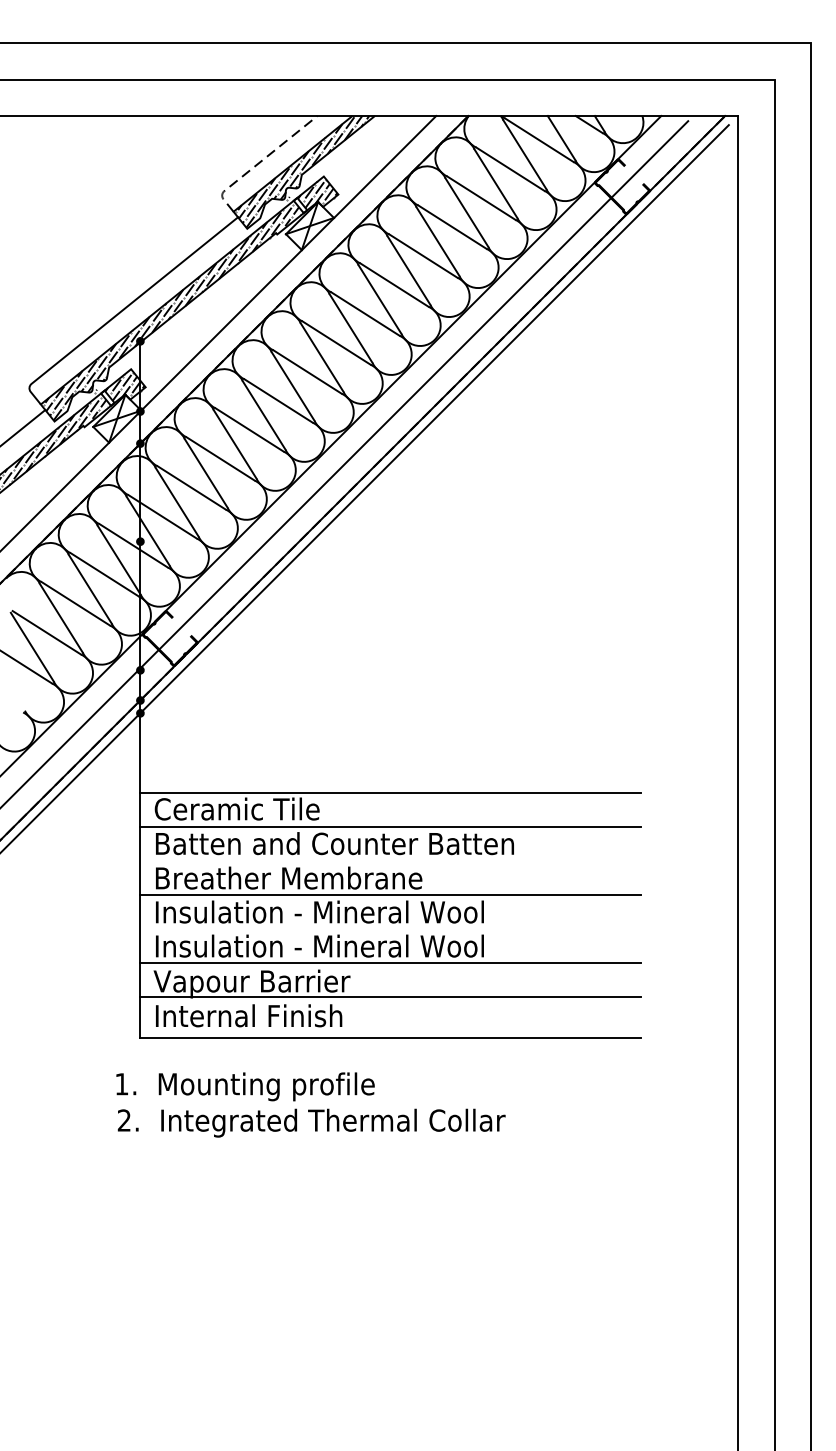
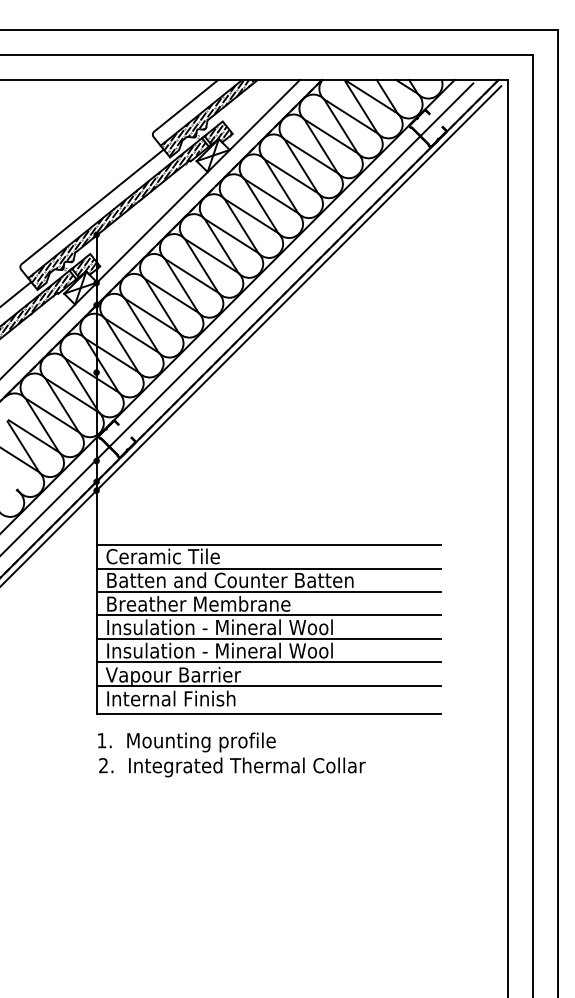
line: (256, 164) -> (176, 113), dashed -> solid
line: (390, 860) -> (268, 591), added
line: (390, 928) -> (268, 638), added
text: (310, 1104) -> (231, 754), moved

